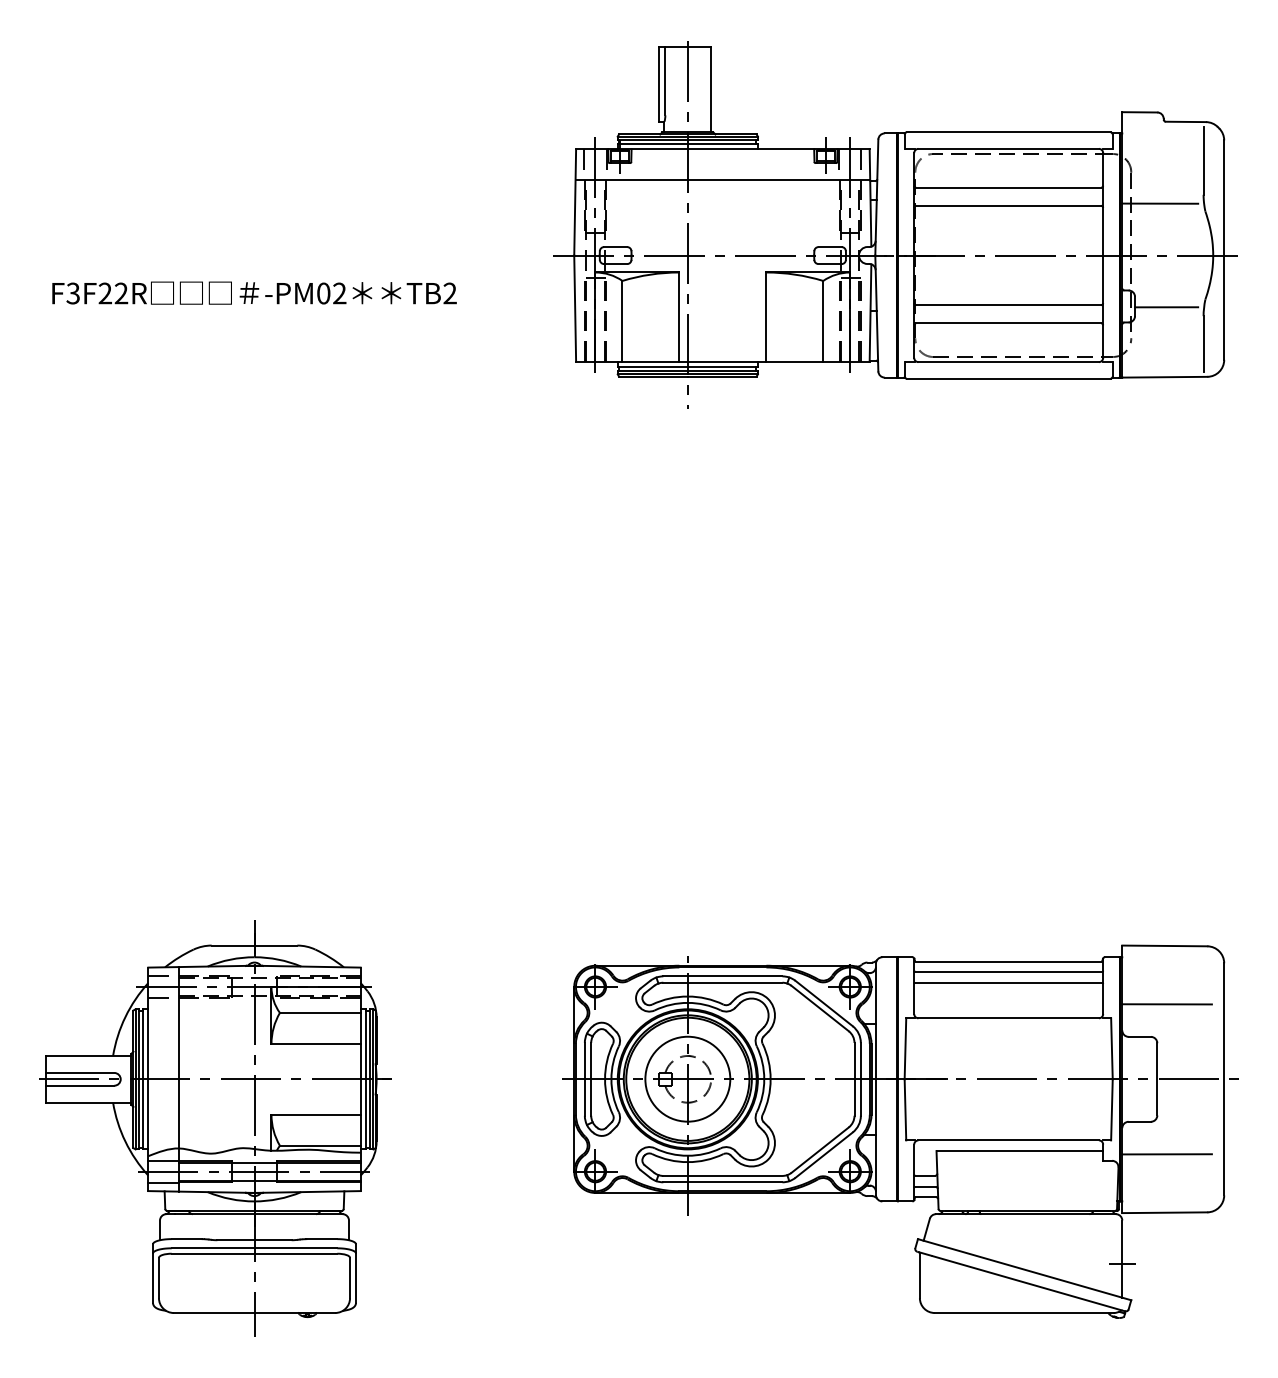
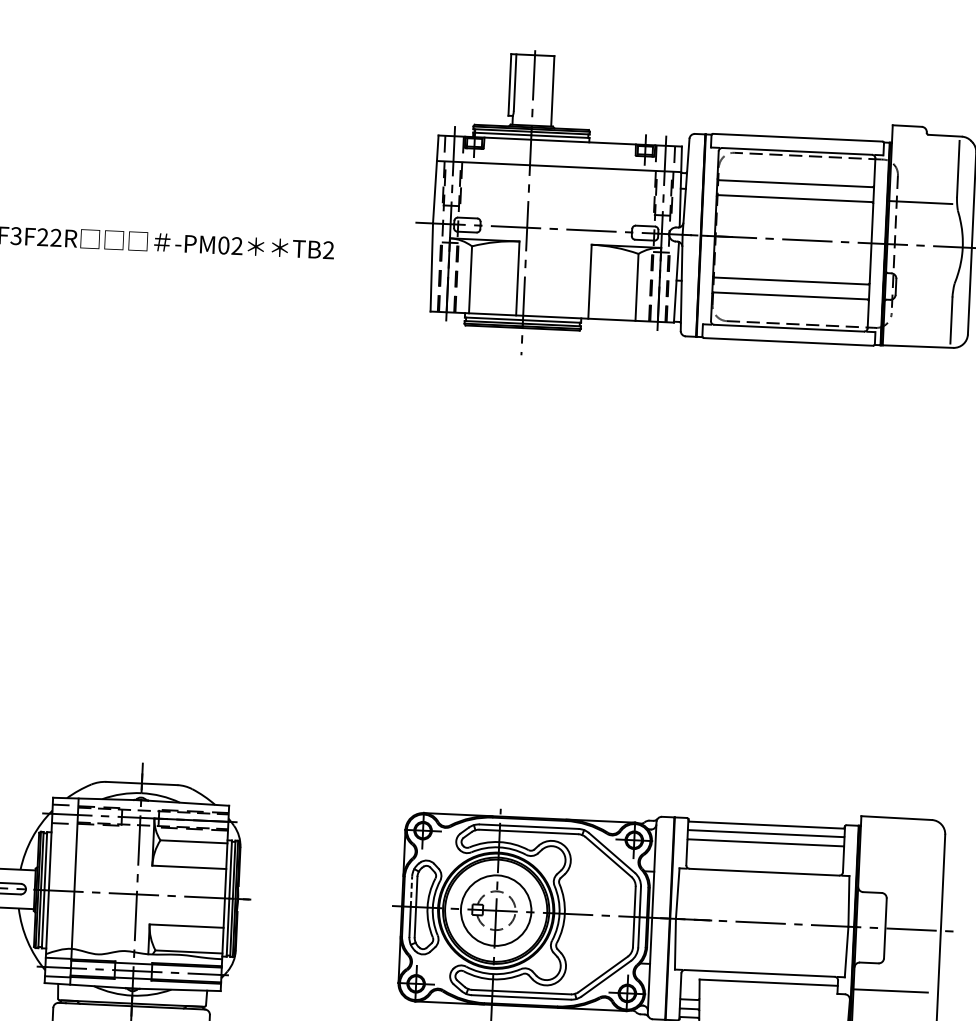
line: (1166, 307) -> (922, 288), removed
line: (1166, 1004) -> (895, 866), removed
line: (584, 1060) -> (411, 891), solid -> dashed

